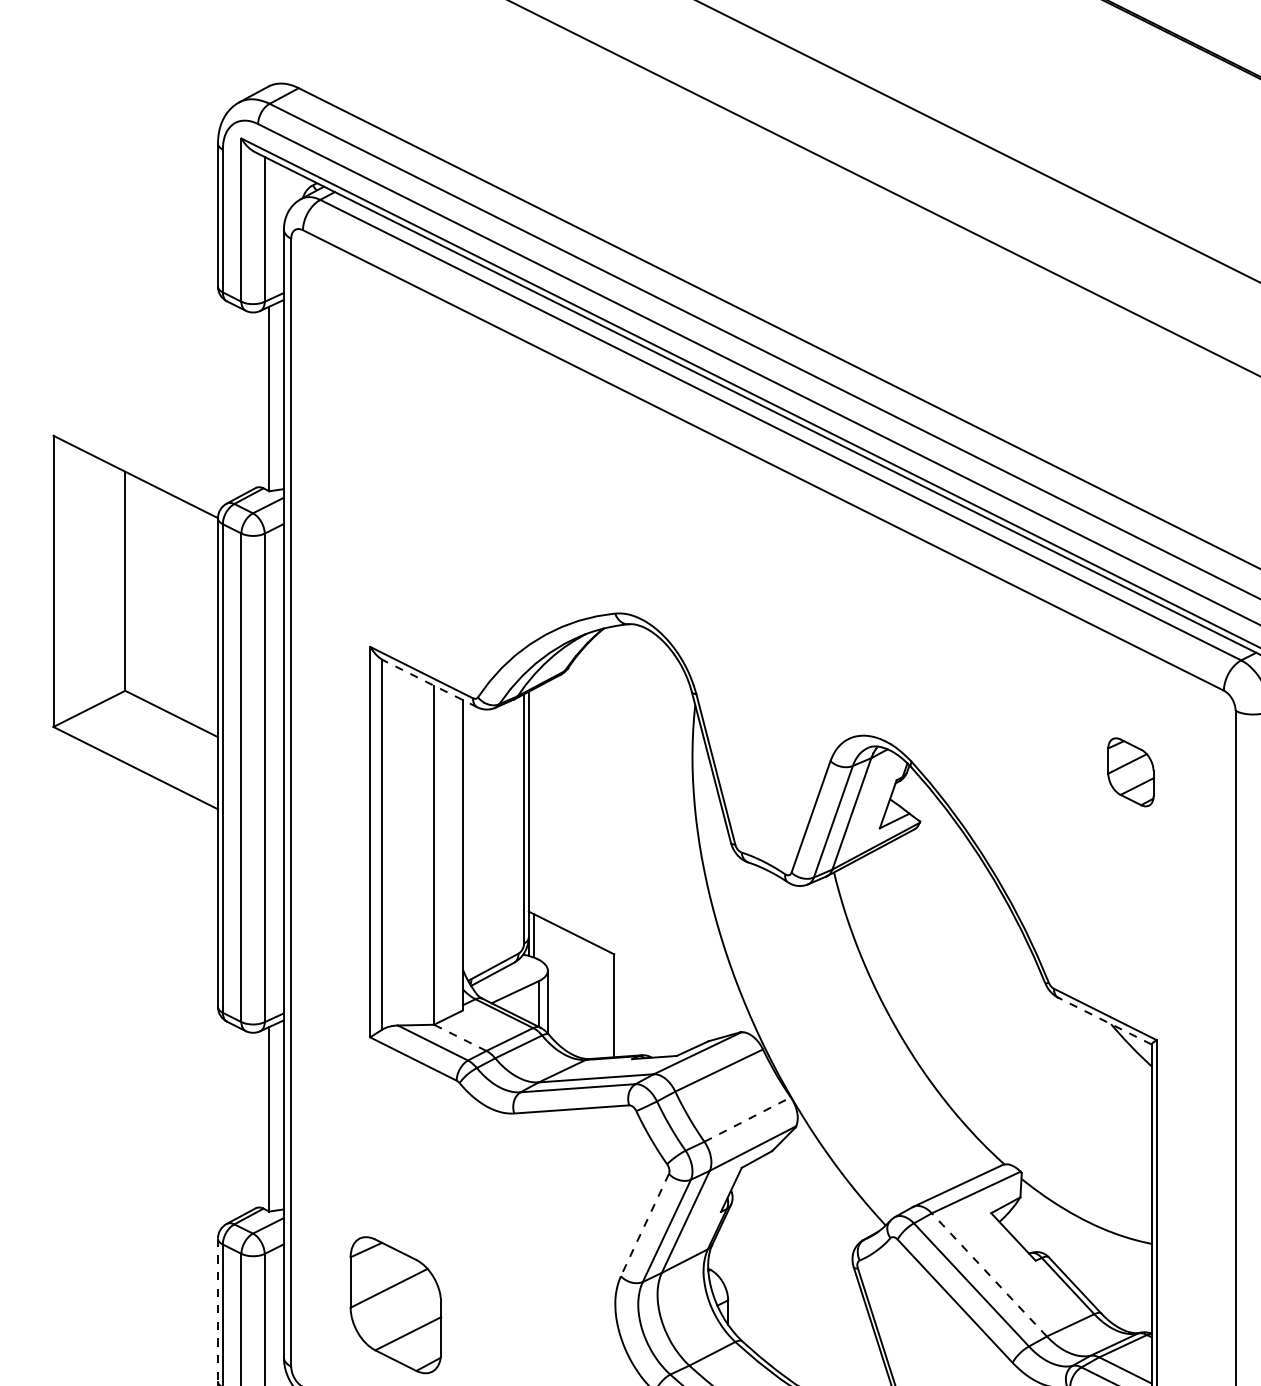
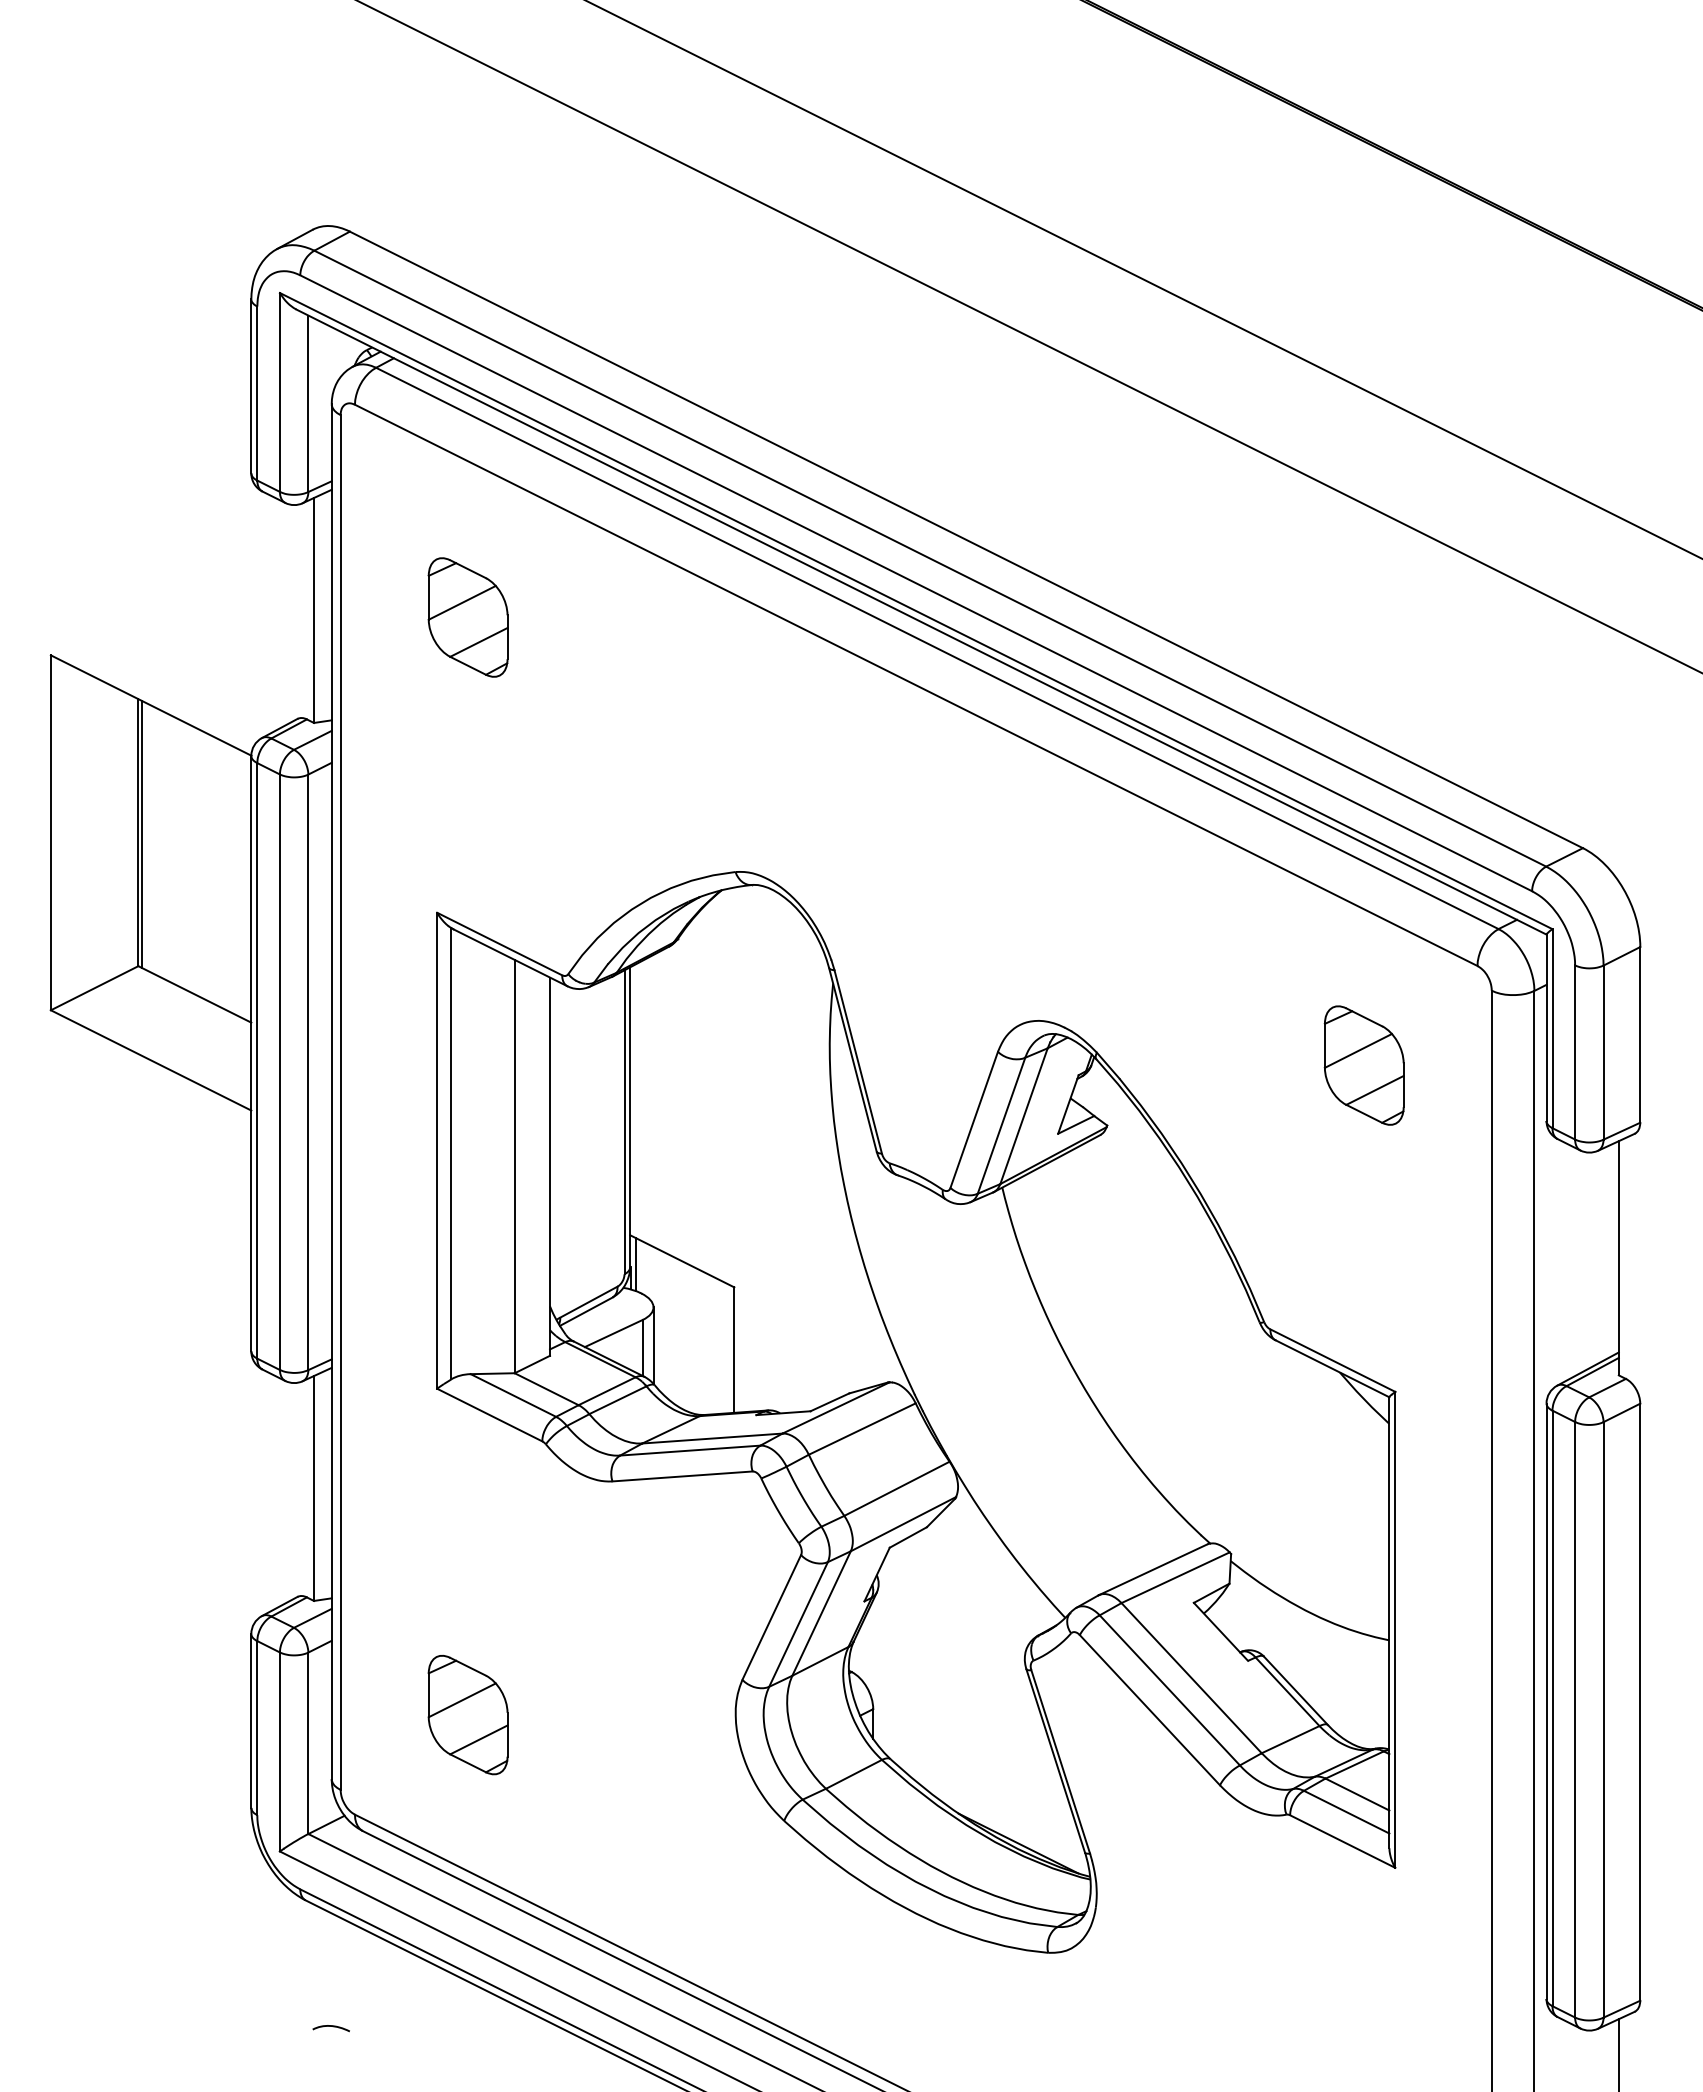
part: (395, 404) -> (467, 617), added
line: (127, 581) -> (141, 833), added
line: (430, 683) -> (510, 957), dashed -> solid
part: (1130, 772) -> (1363, 1065), size x1.43
line: (1104, 1020) -> (1332, 1368), dashed -> solid
line: (460, 1038) -> (546, 1389), dashed -> solid
line: (748, 1119) -> (897, 1488), dashed -> solid
line: (644, 1225) -> (771, 1617), dashed -> solid
line: (989, 1275) -> (1191, 1678), dashed -> solid
part: (395, 1304) -> (467, 1714), size x0.71
line: (218, 1310) -> (251, 1721), dashed -> solid

